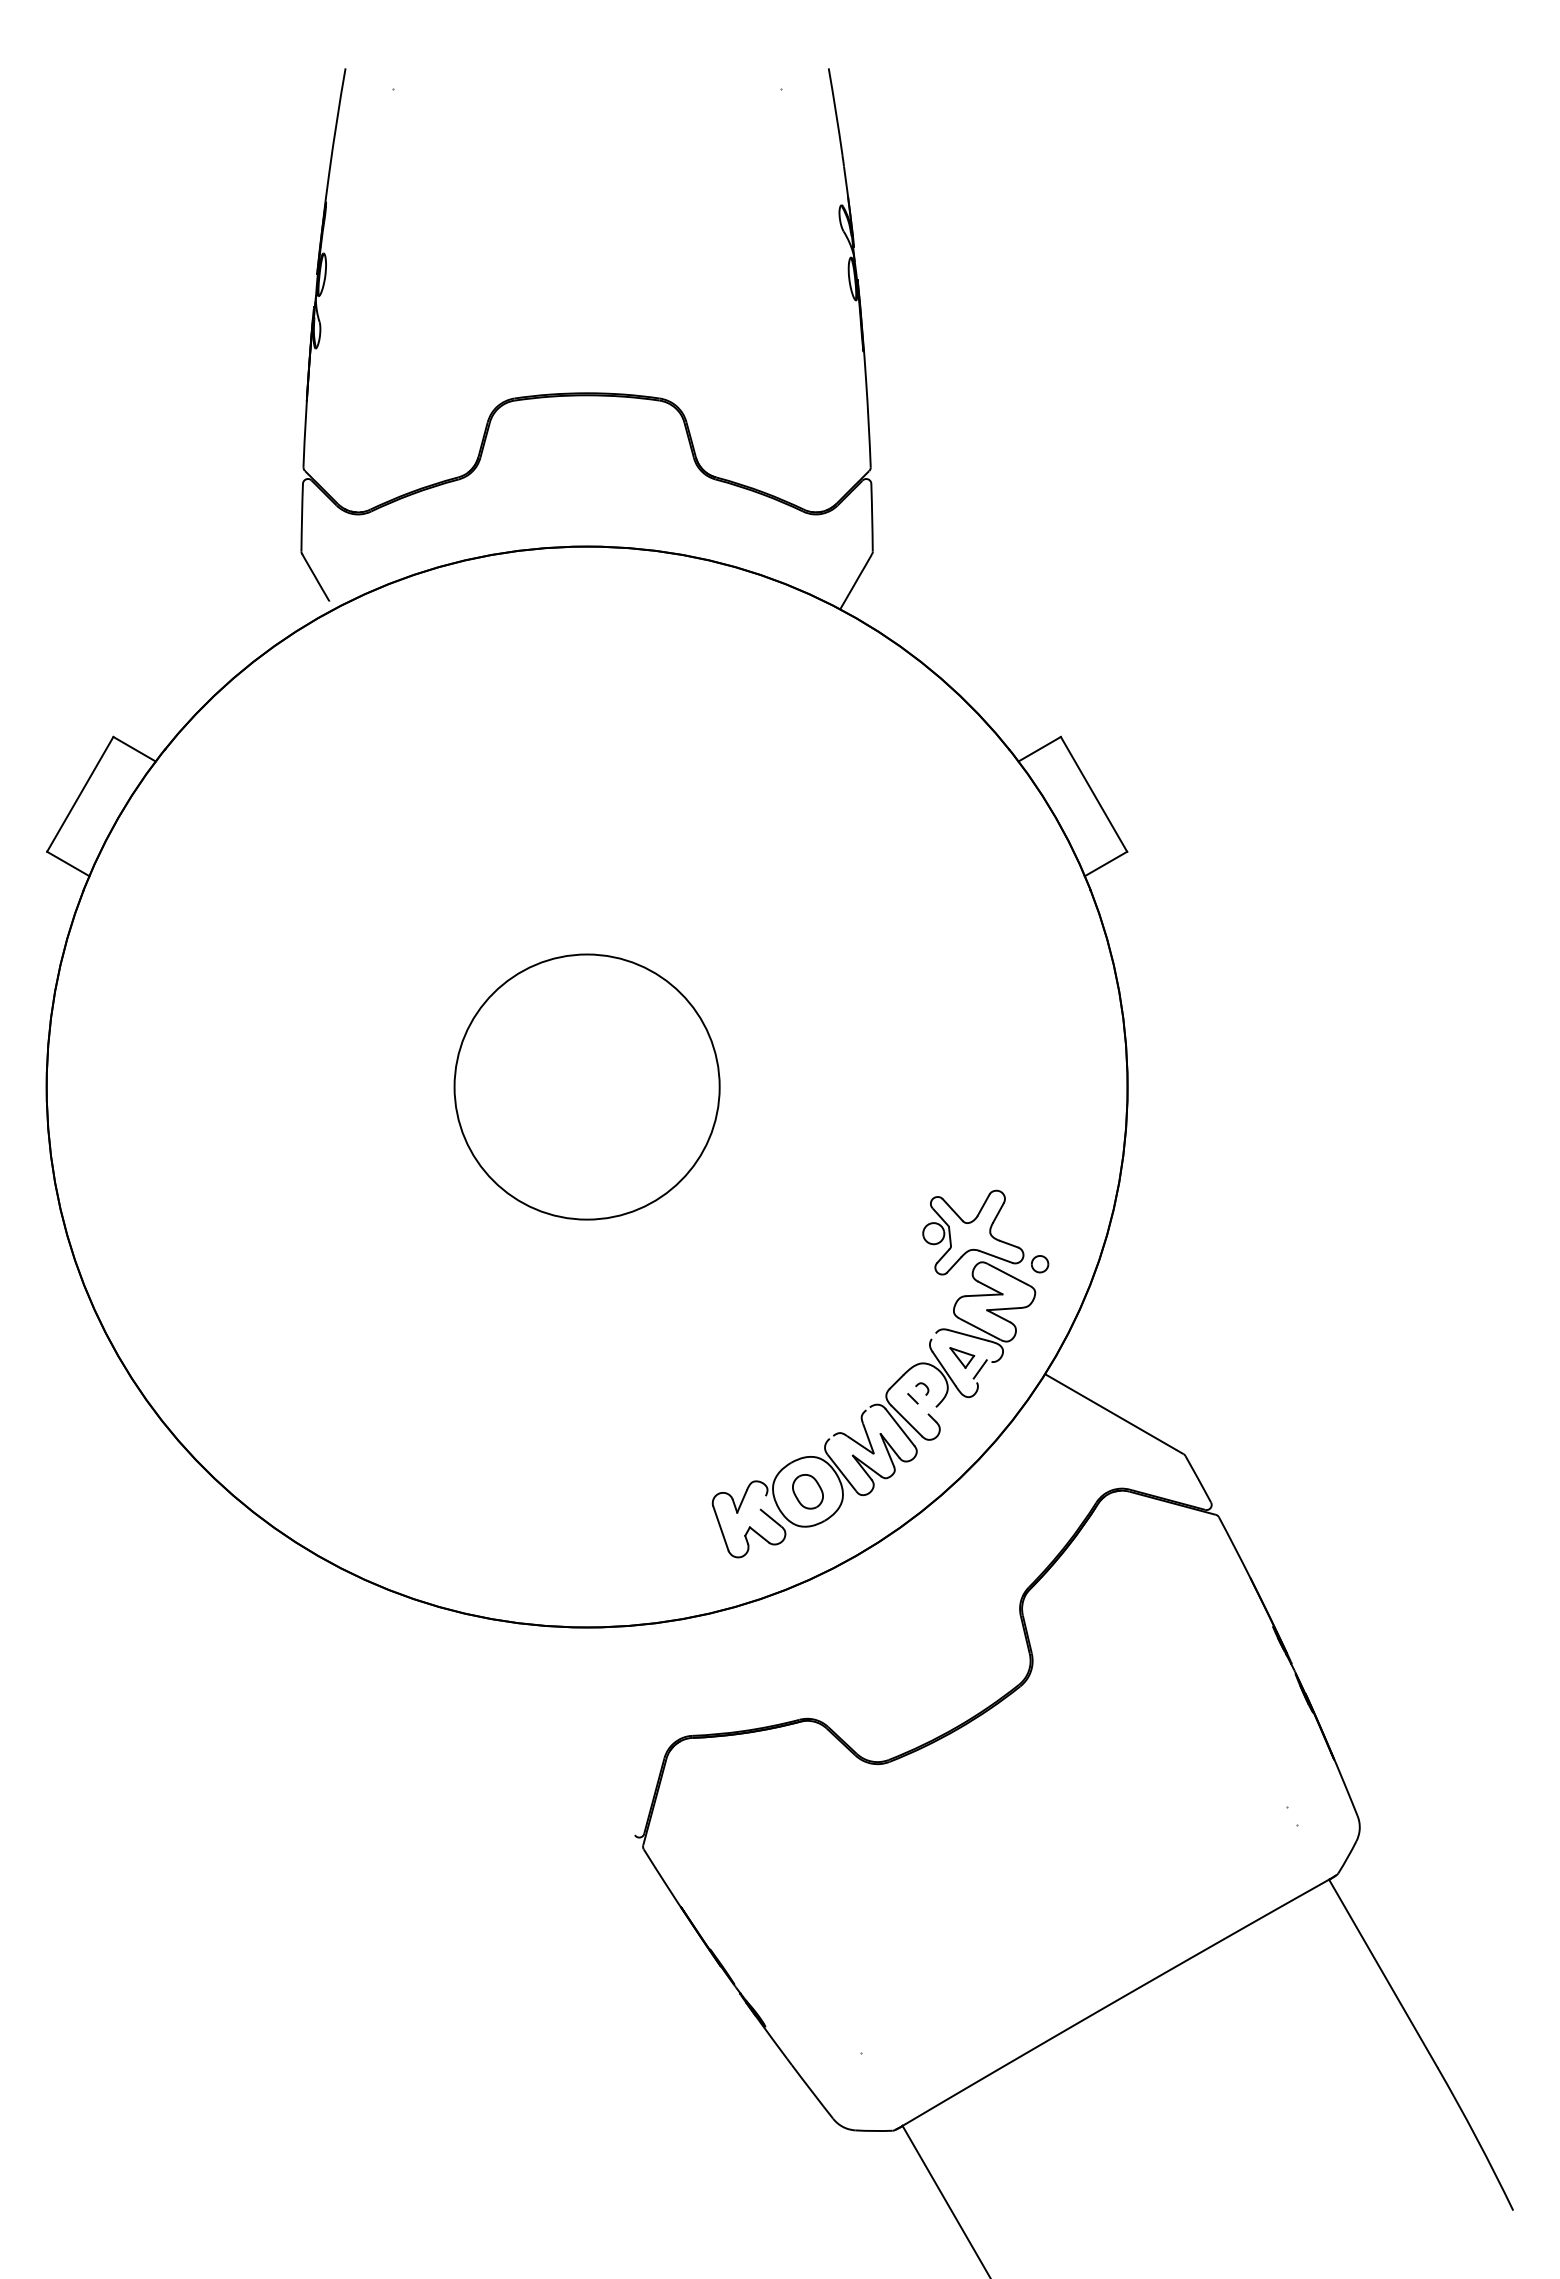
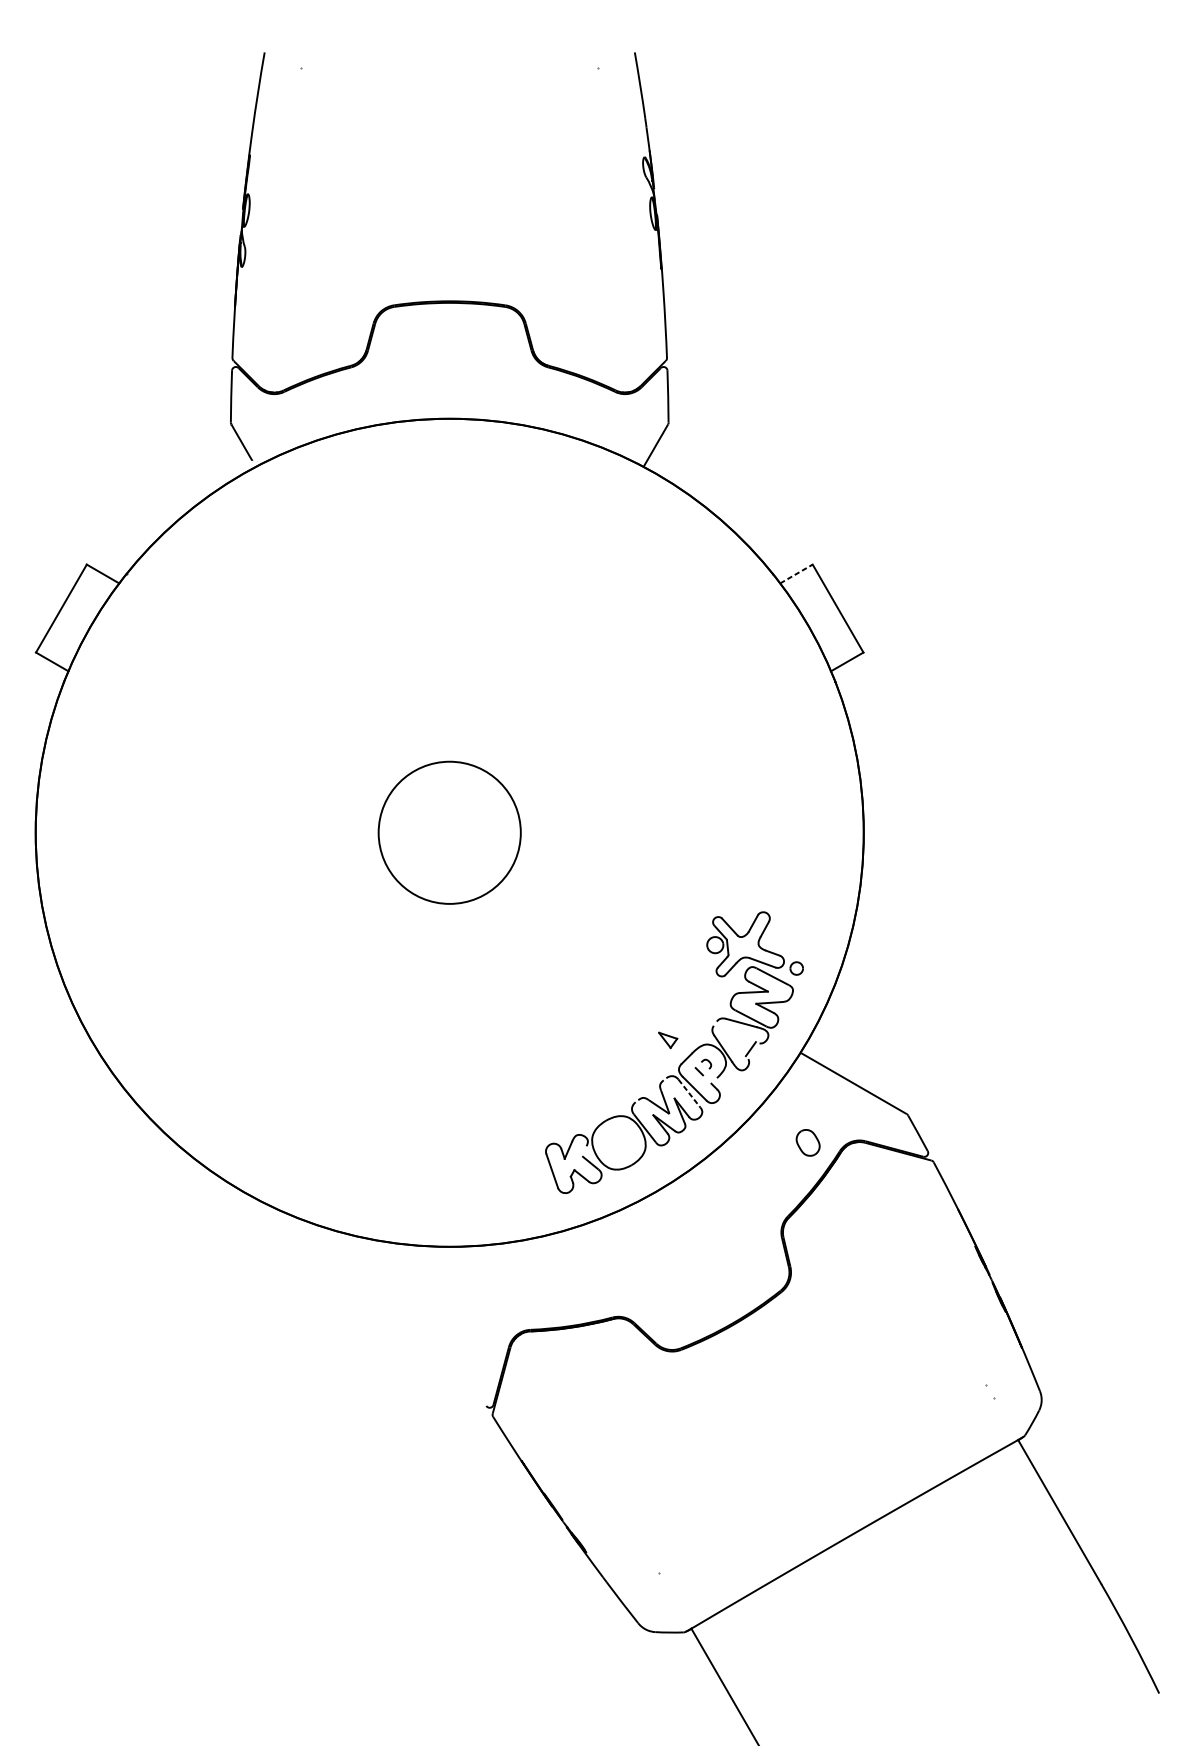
line: (1039, 749) -> (796, 574), solid -> dashed
circle: (586, 1086) -> (449, 832), size x0.7
part: (962, 1357) -> (668, 1040), moved
line: (900, 1427) -> (689, 1093), solid -> dashed
part: (807, 1491) -> (807, 1142), moved

